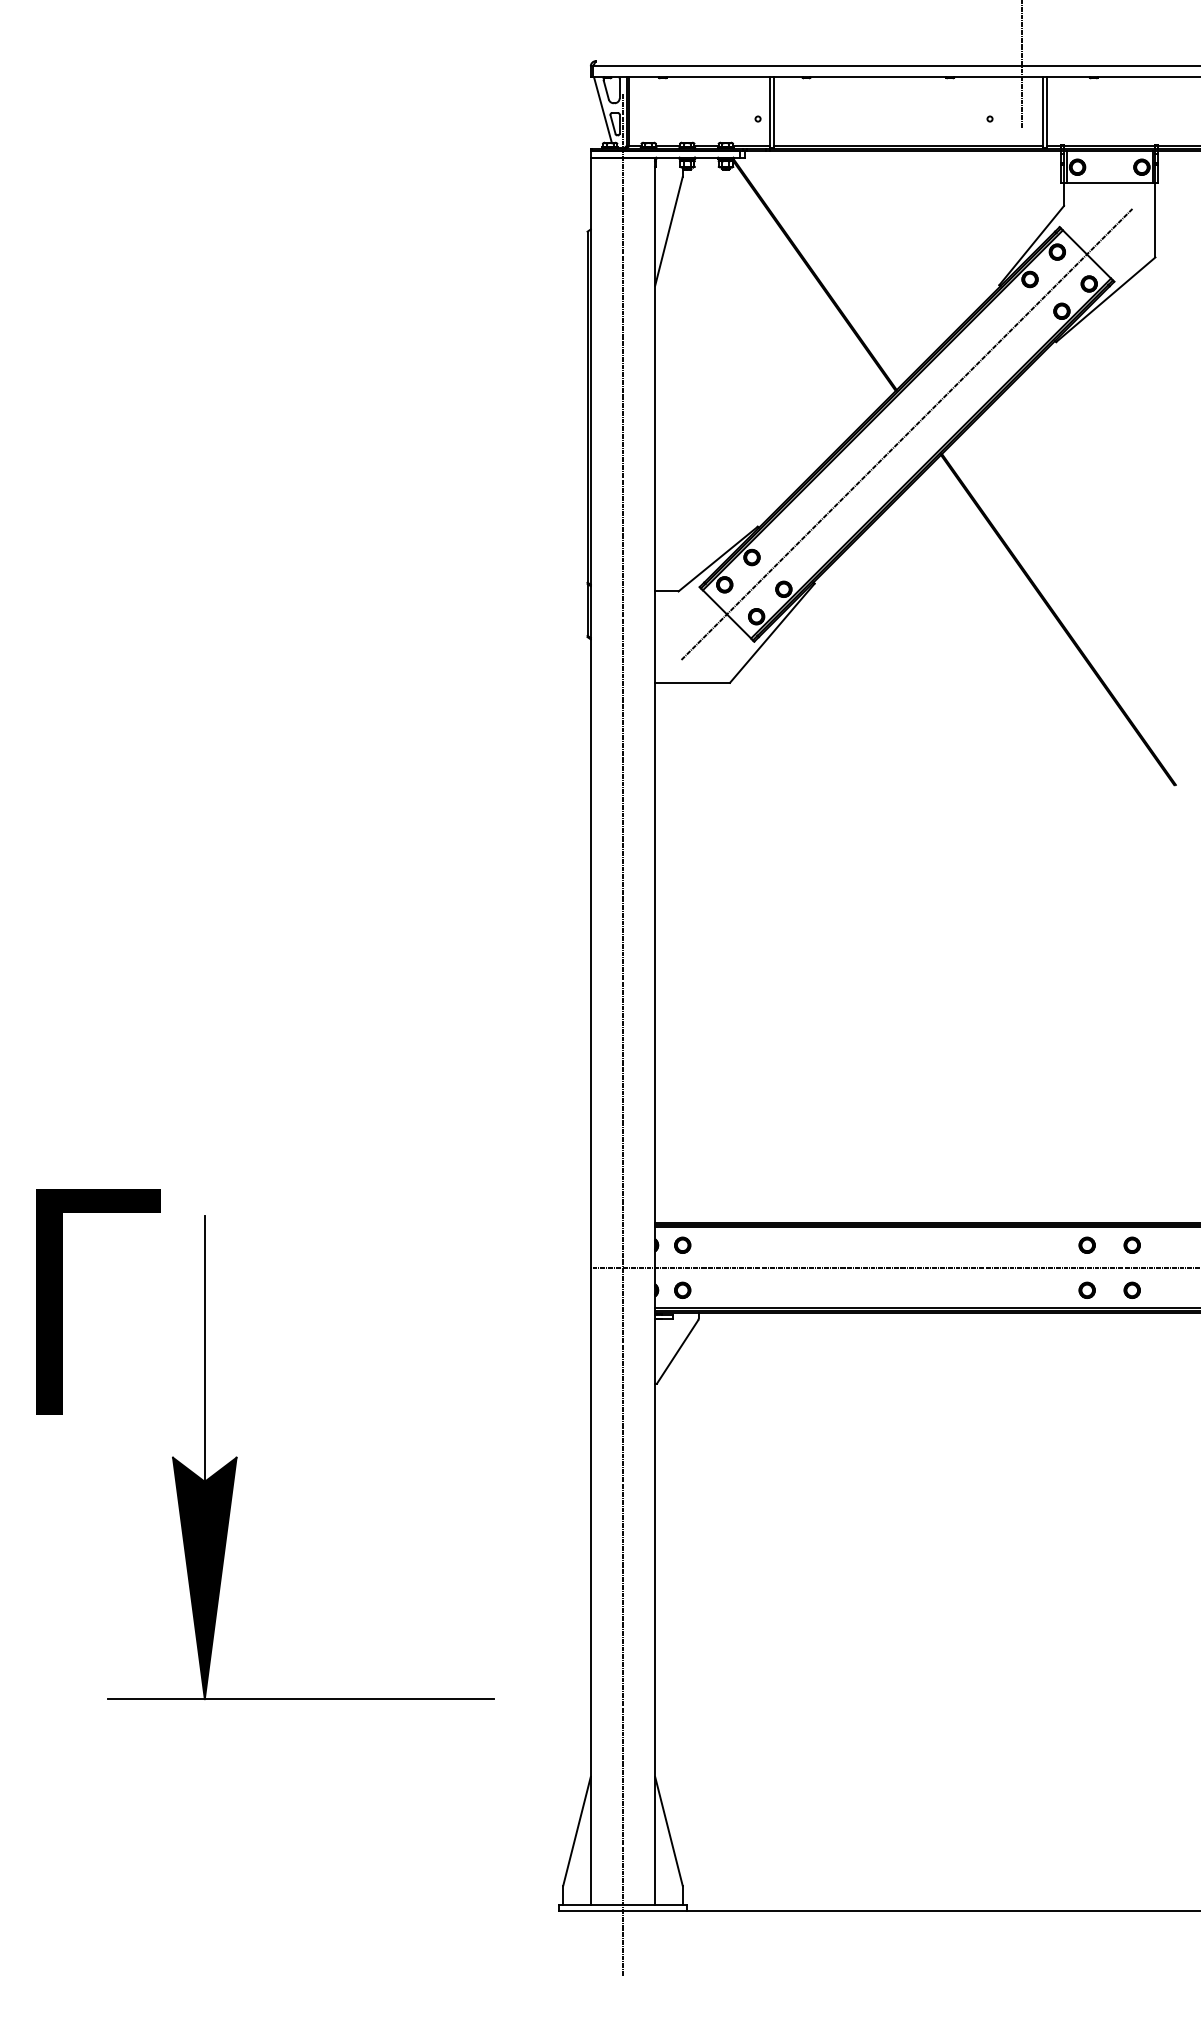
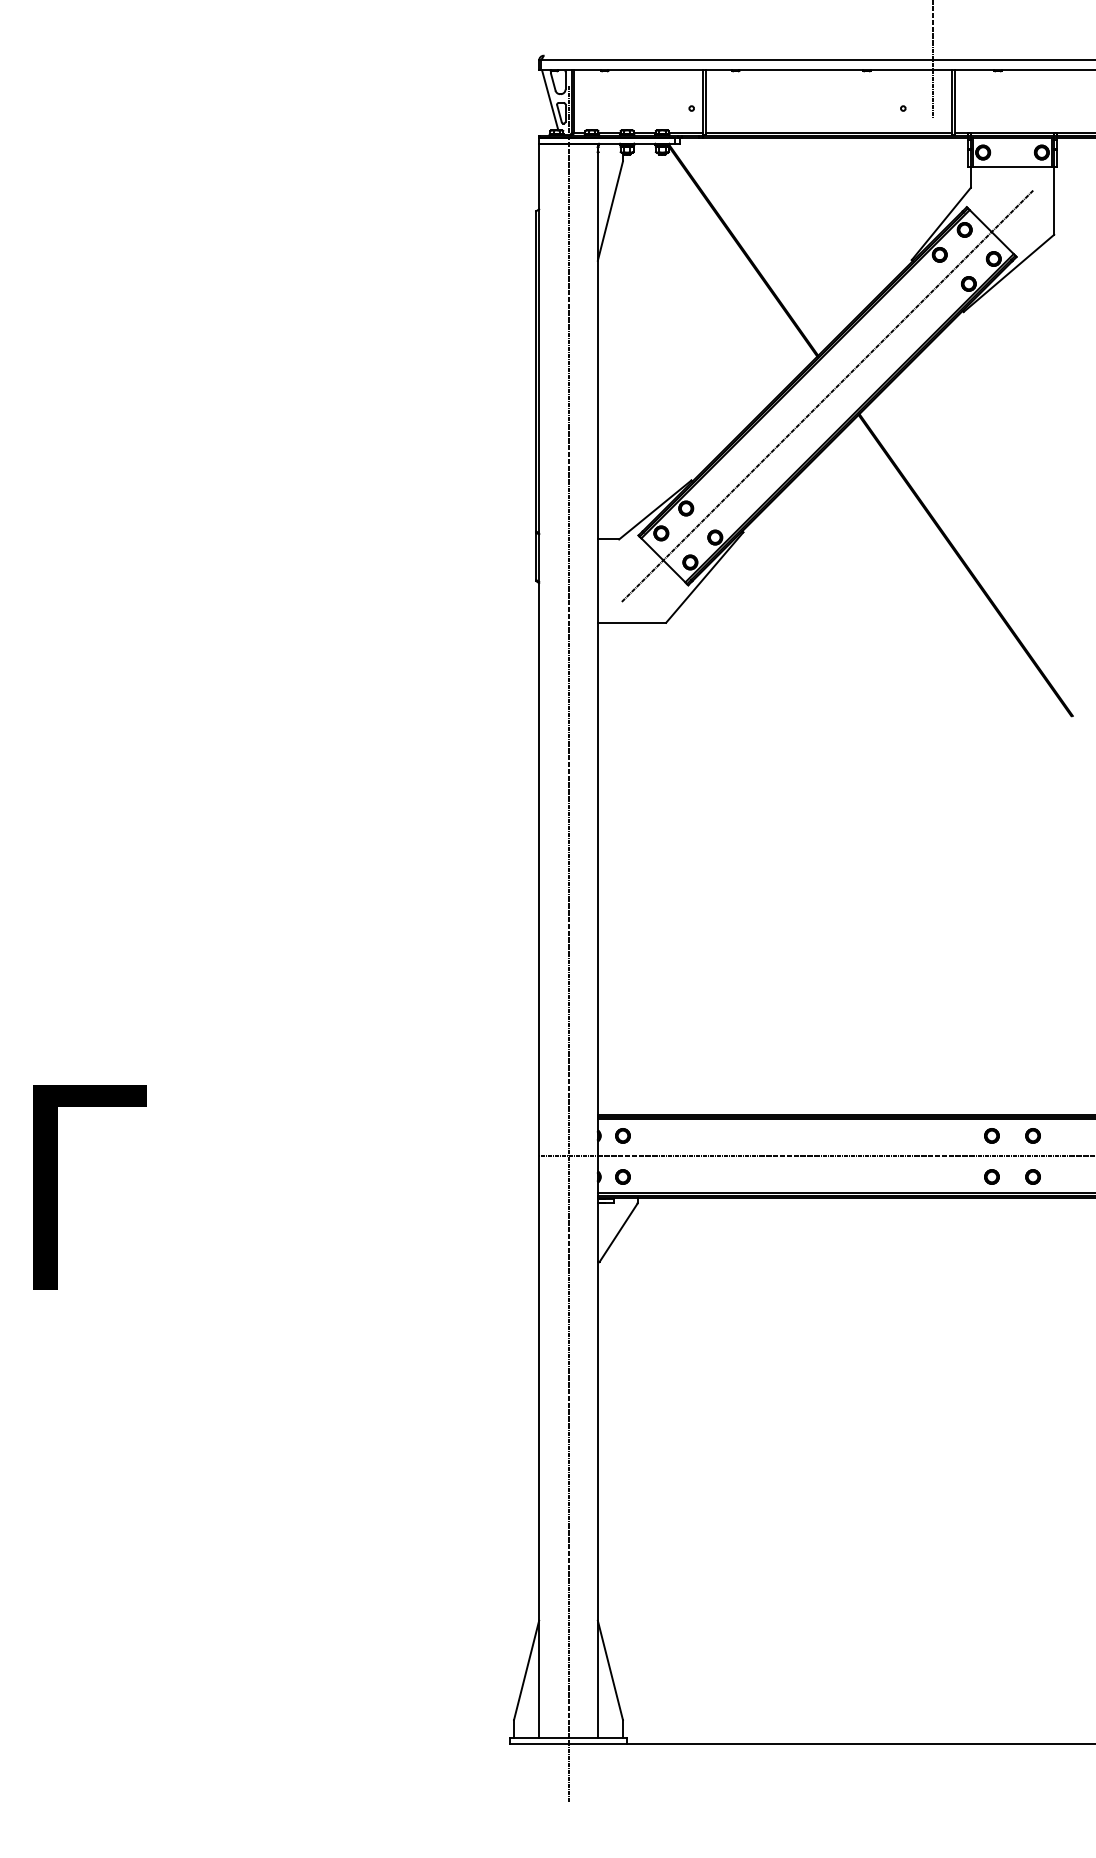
part: (238, 1457) -> (217, 1329), removed

